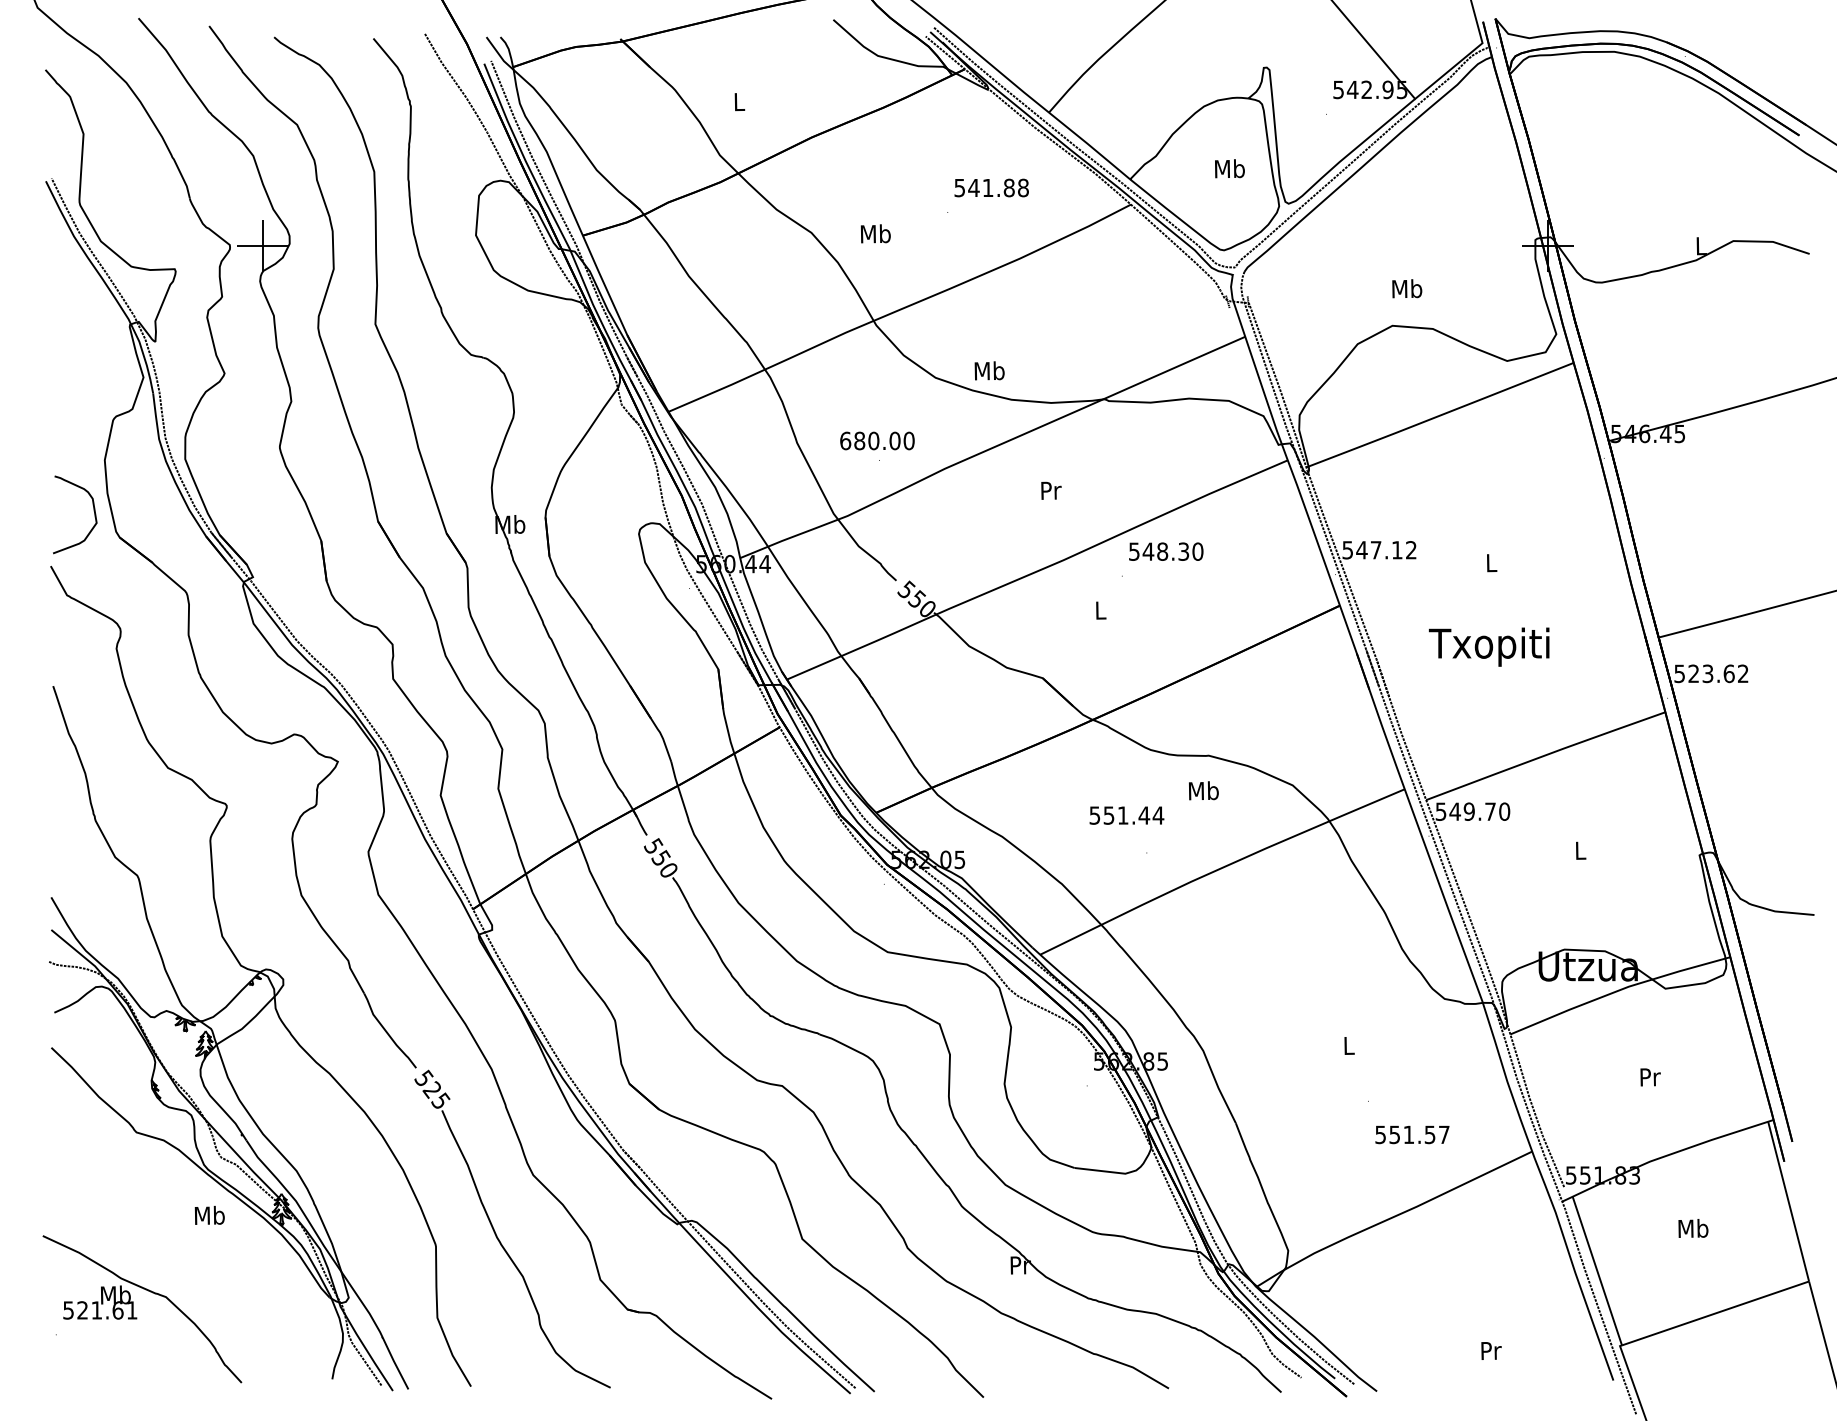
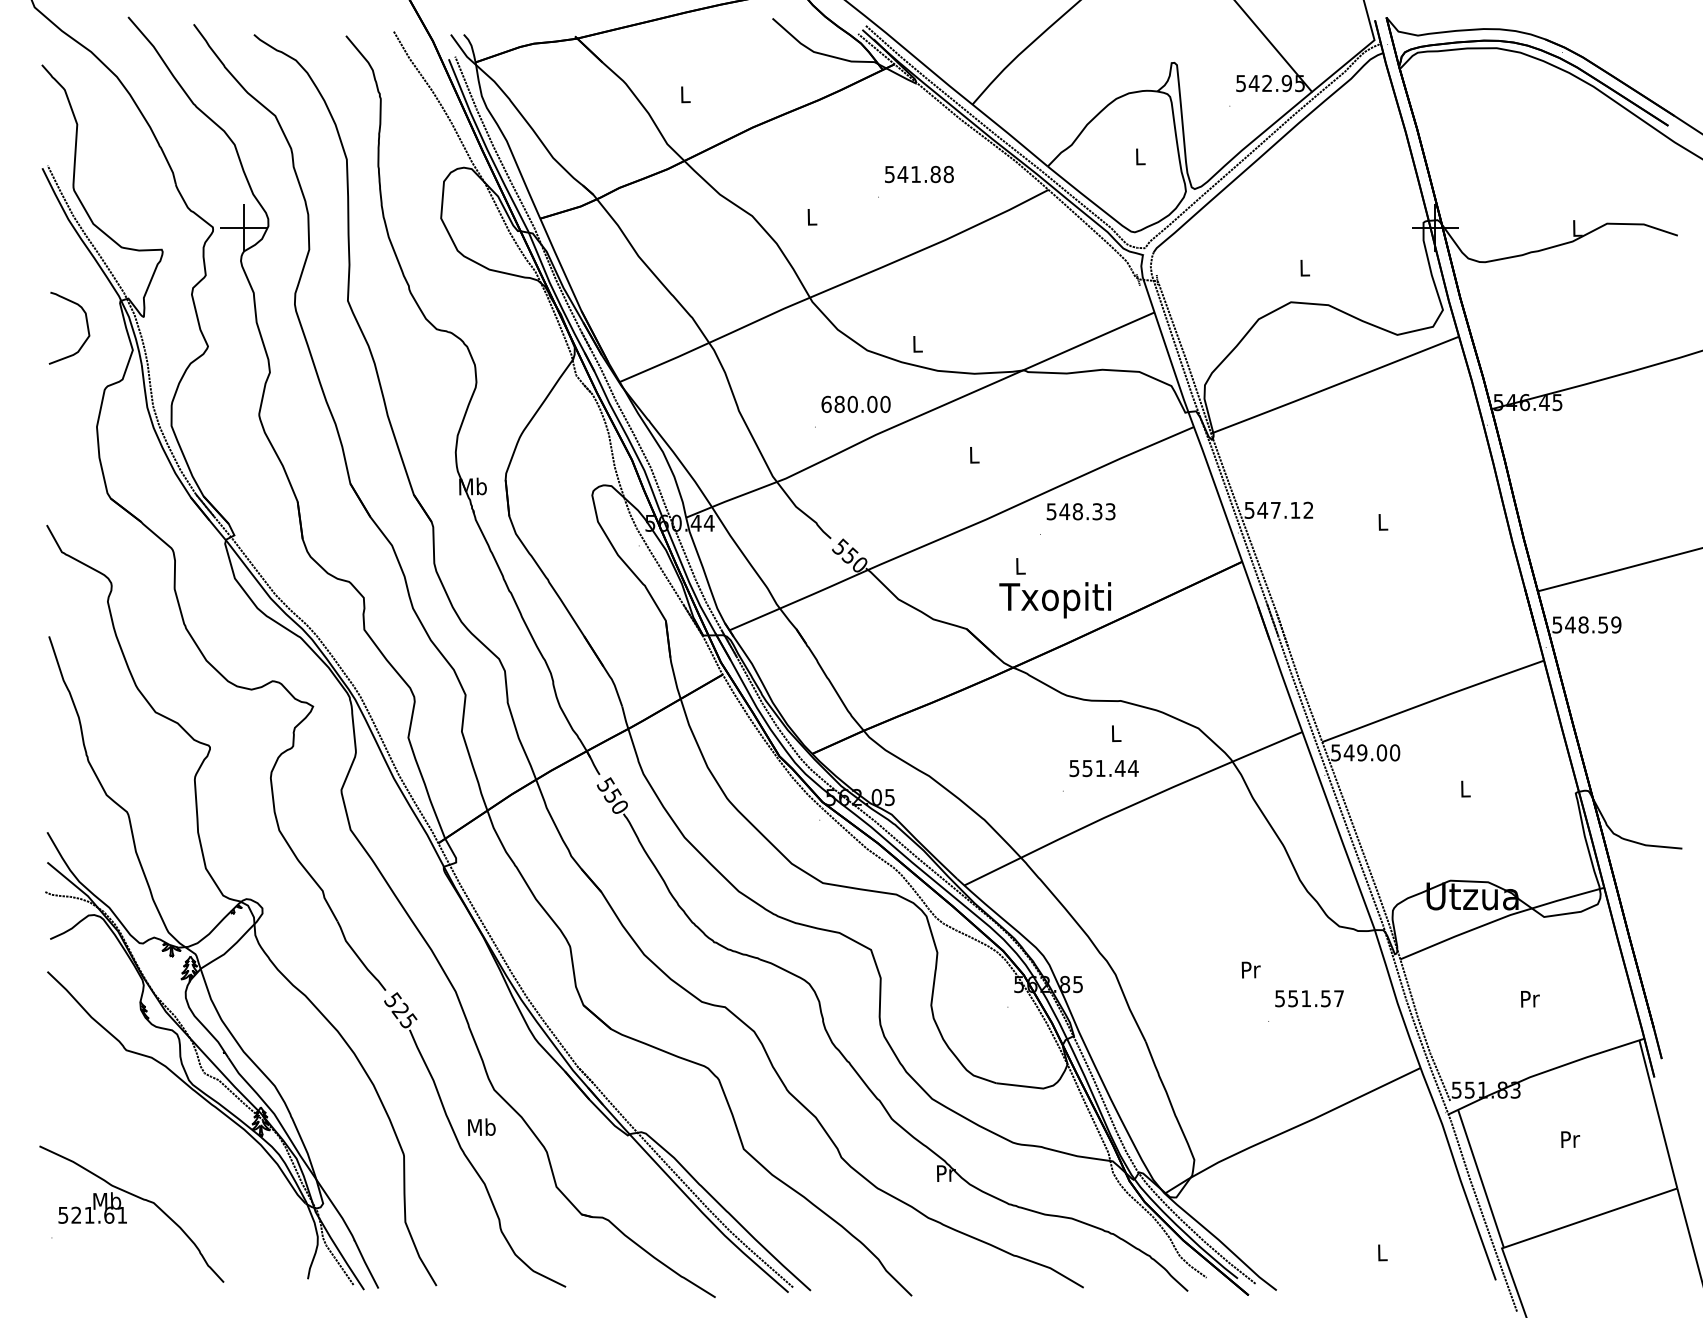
text: (1229, 168) -> (1139, 156), Mb -> L
text: (875, 233) -> (811, 216), Mb -> L
text: (1407, 288) -> (1304, 267), Mb -> L
text: (989, 370) -> (917, 343), Mb -> L
text: (877, 440) -> (856, 403), moved
text: (1051, 490) -> (974, 454), Pr -> L
curve: (93, 511) -> (86, 325), moved
text: (1197, 551) -> (1110, 511), 548.30 -> 548.33
text: (1489, 646) -> (1055, 599), moved
text: (1718, 673) -> (1593, 624), 523.62 -> 548.59
text: (1203, 790) -> (1115, 733), Mb -> L
text: (1490, 811) -> (1381, 752), 549.70 -> 549.00
text: (1126, 815) -> (1103, 768), moved
text: (1349, 1045) -> (1251, 969), L -> Pr
text: (1412, 1134) -> (1309, 998), moved
text: (209, 1215) -> (481, 1127), moved
text: (1693, 1228) -> (1570, 1139), Mb -> Pr
text: (1491, 1350) -> (1382, 1252), Pr -> L

